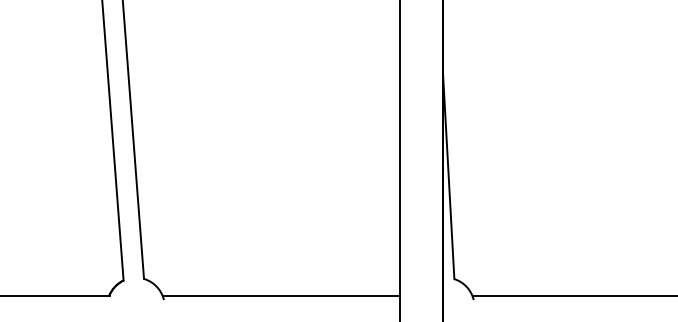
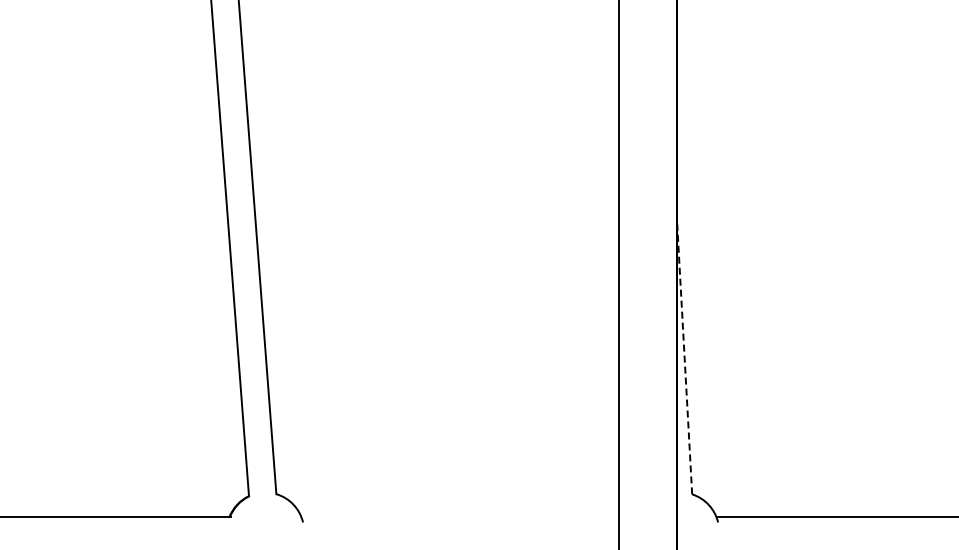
line: (448, 176) -> (684, 356), solid -> dashed
line: (281, 296) -> (460, 517), removed

